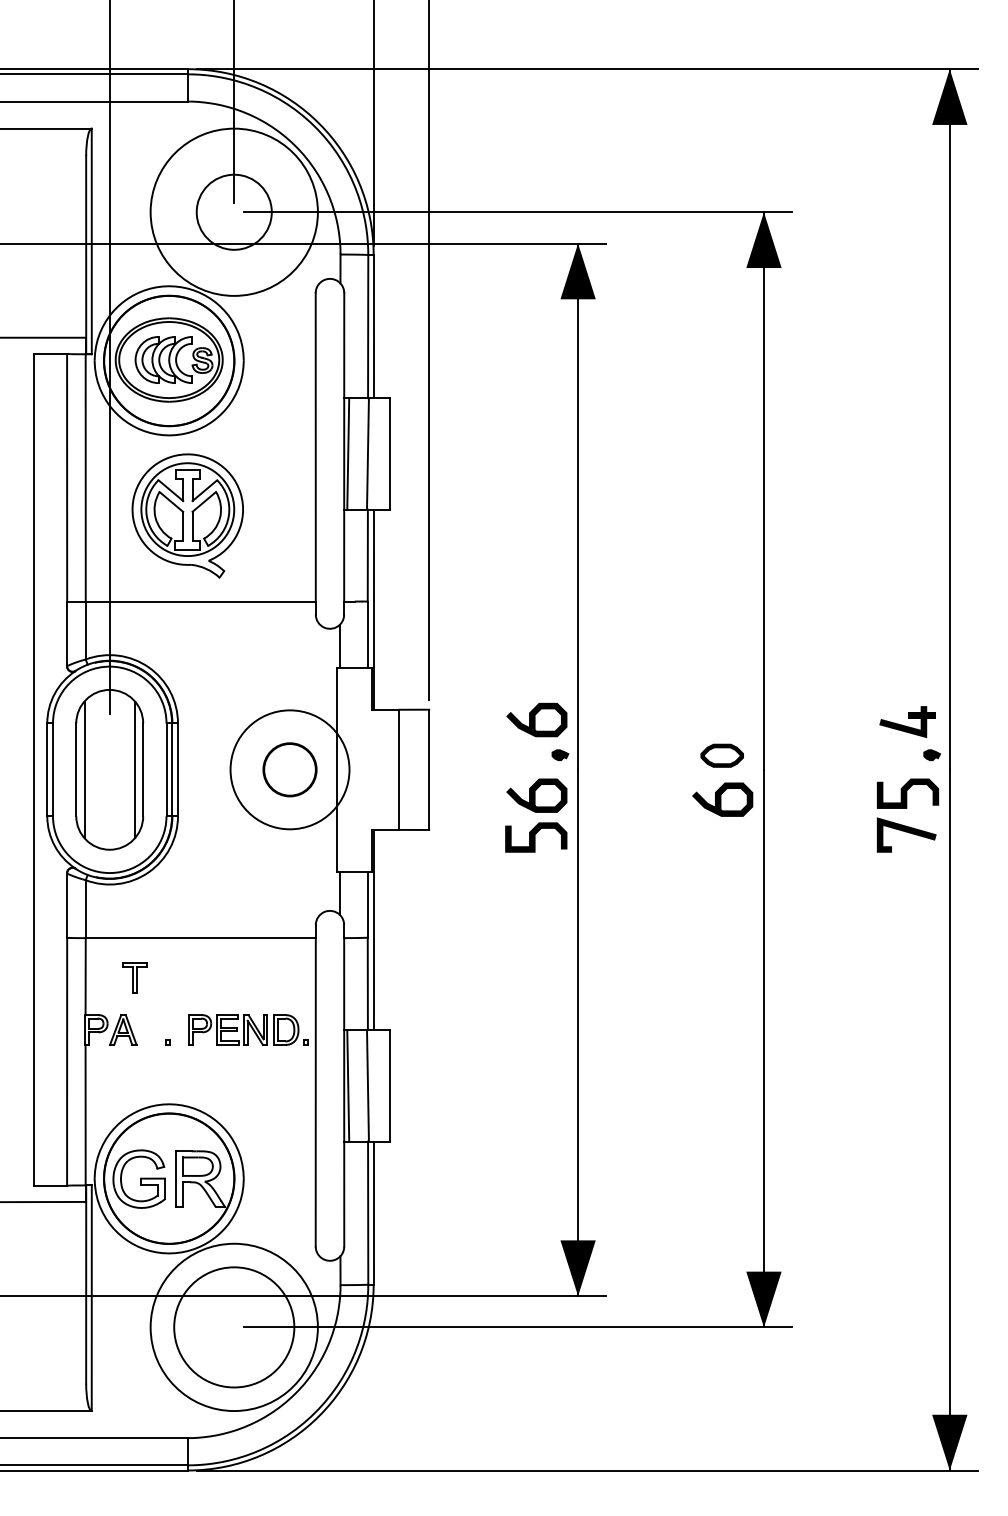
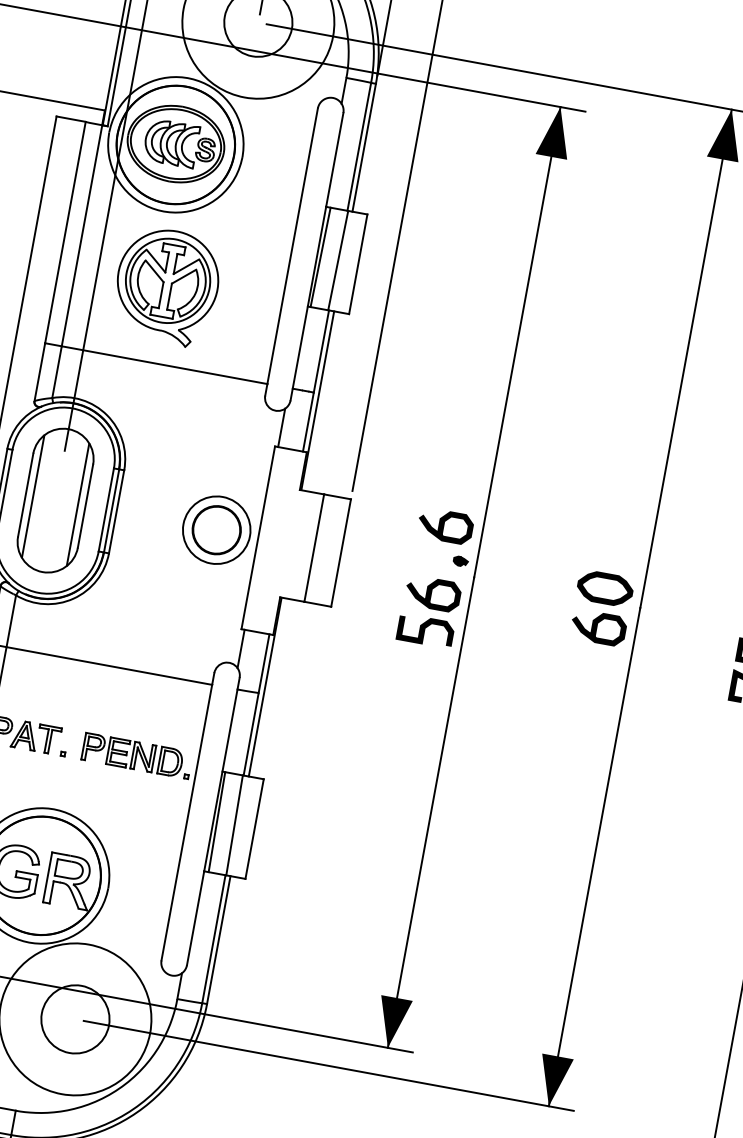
part: (722, 755) -> (605, 588), size x1.43
circle: (289, 769) -> (216, 529), size x0.62
part: (134, 977) -> (48, 739), moved
circle: (233, 1326) -> (74, 1018), size x0.62

